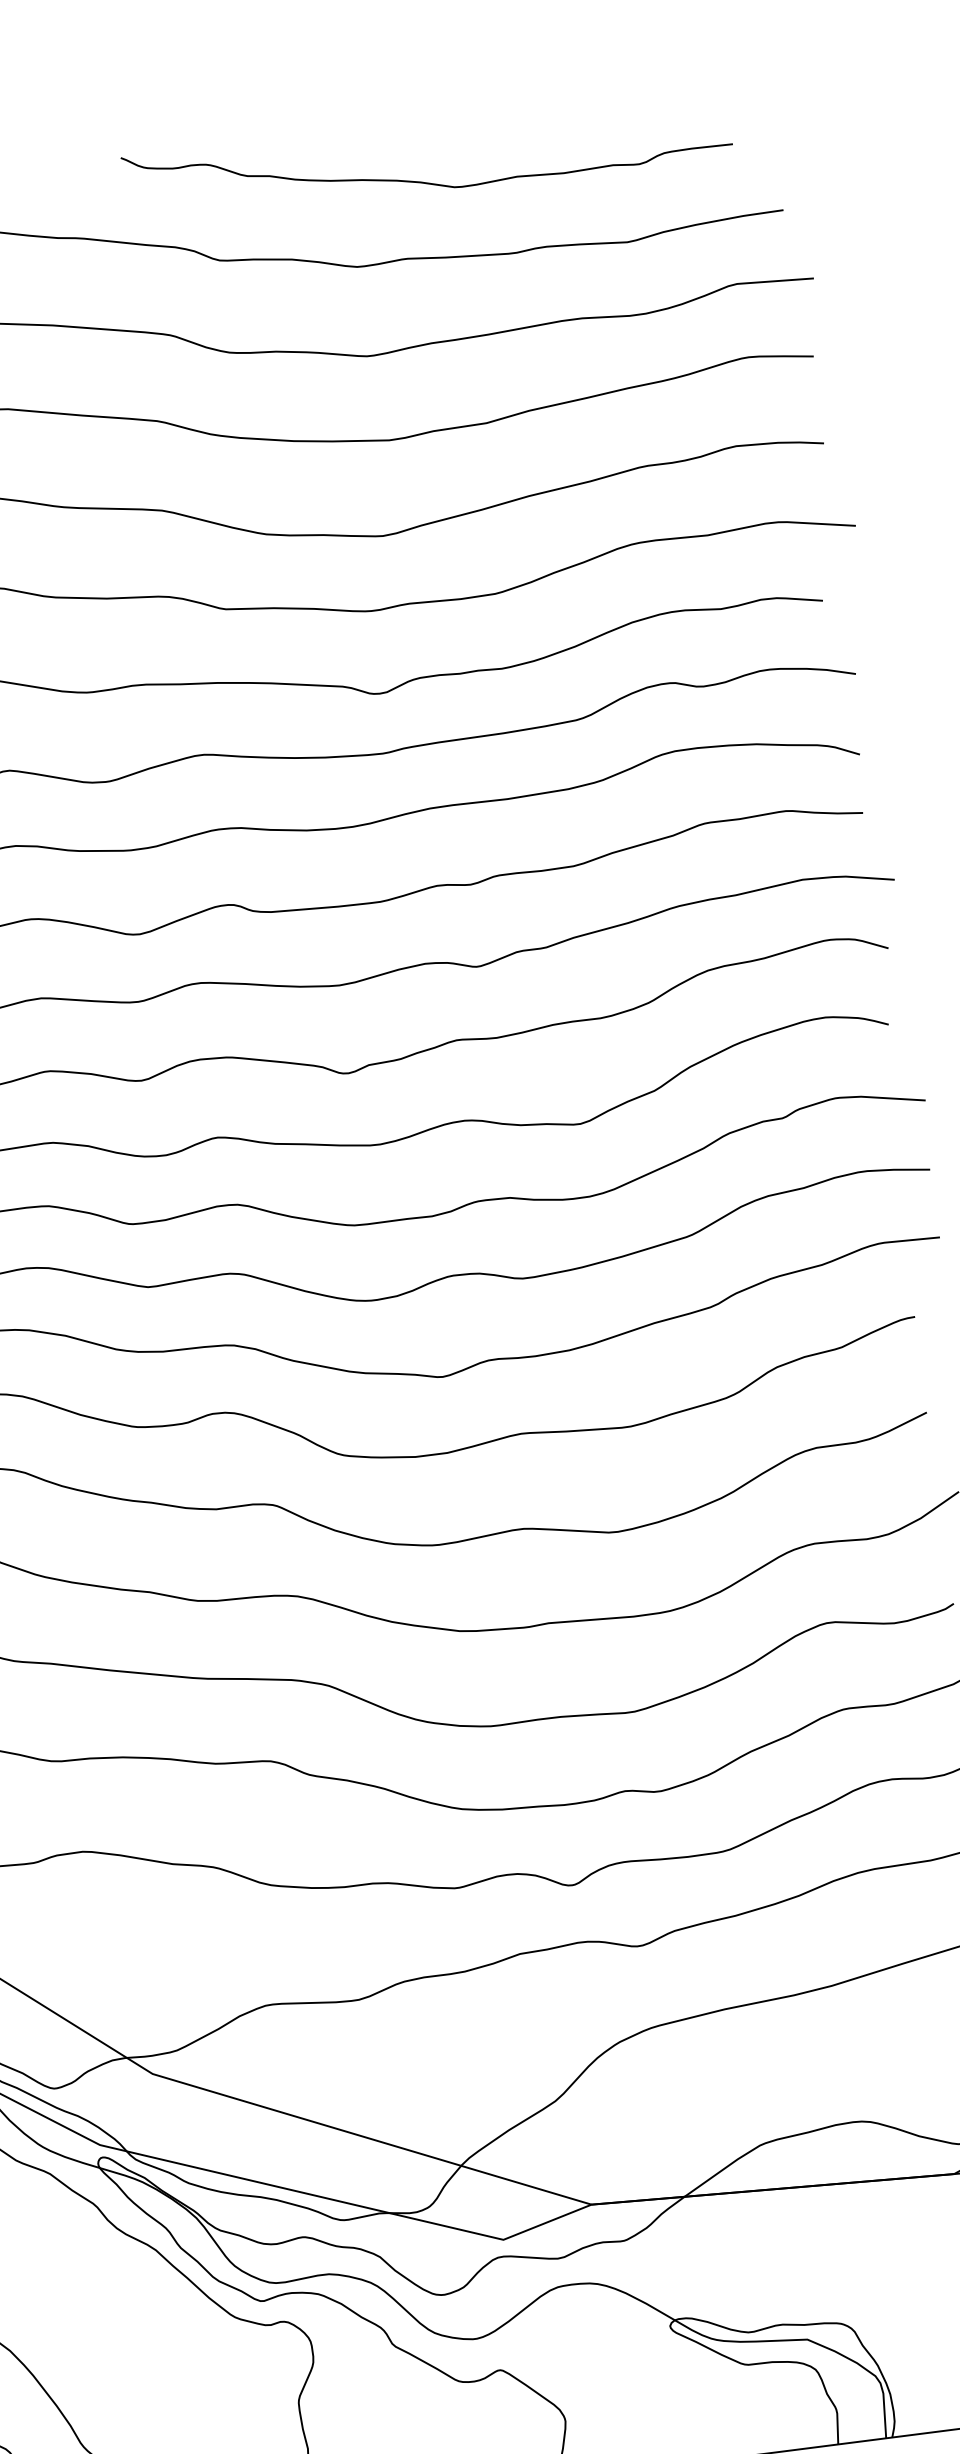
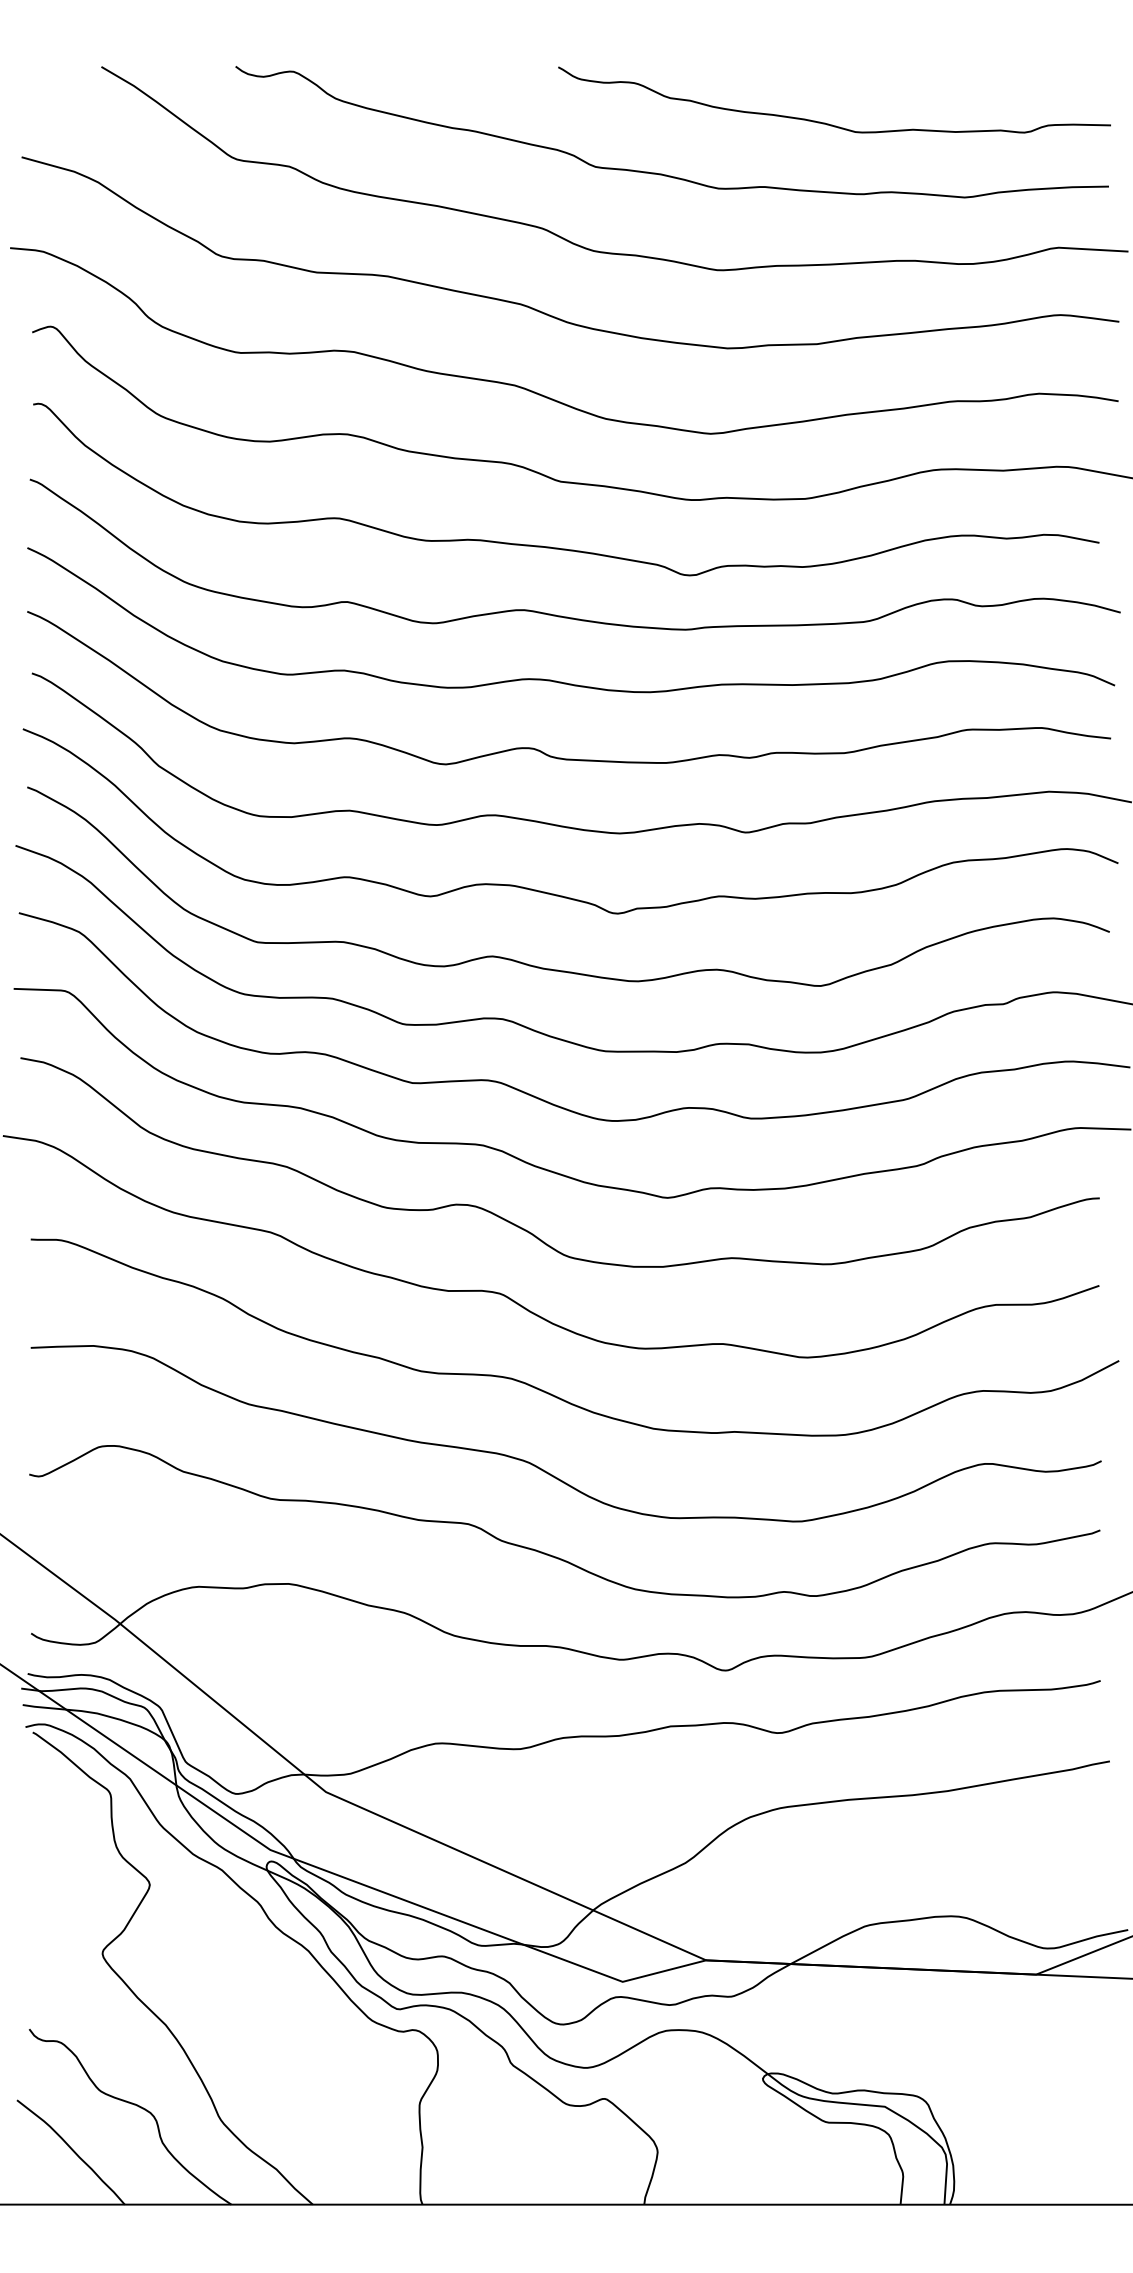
curve: (420, 181) -> (825, 122), moved

